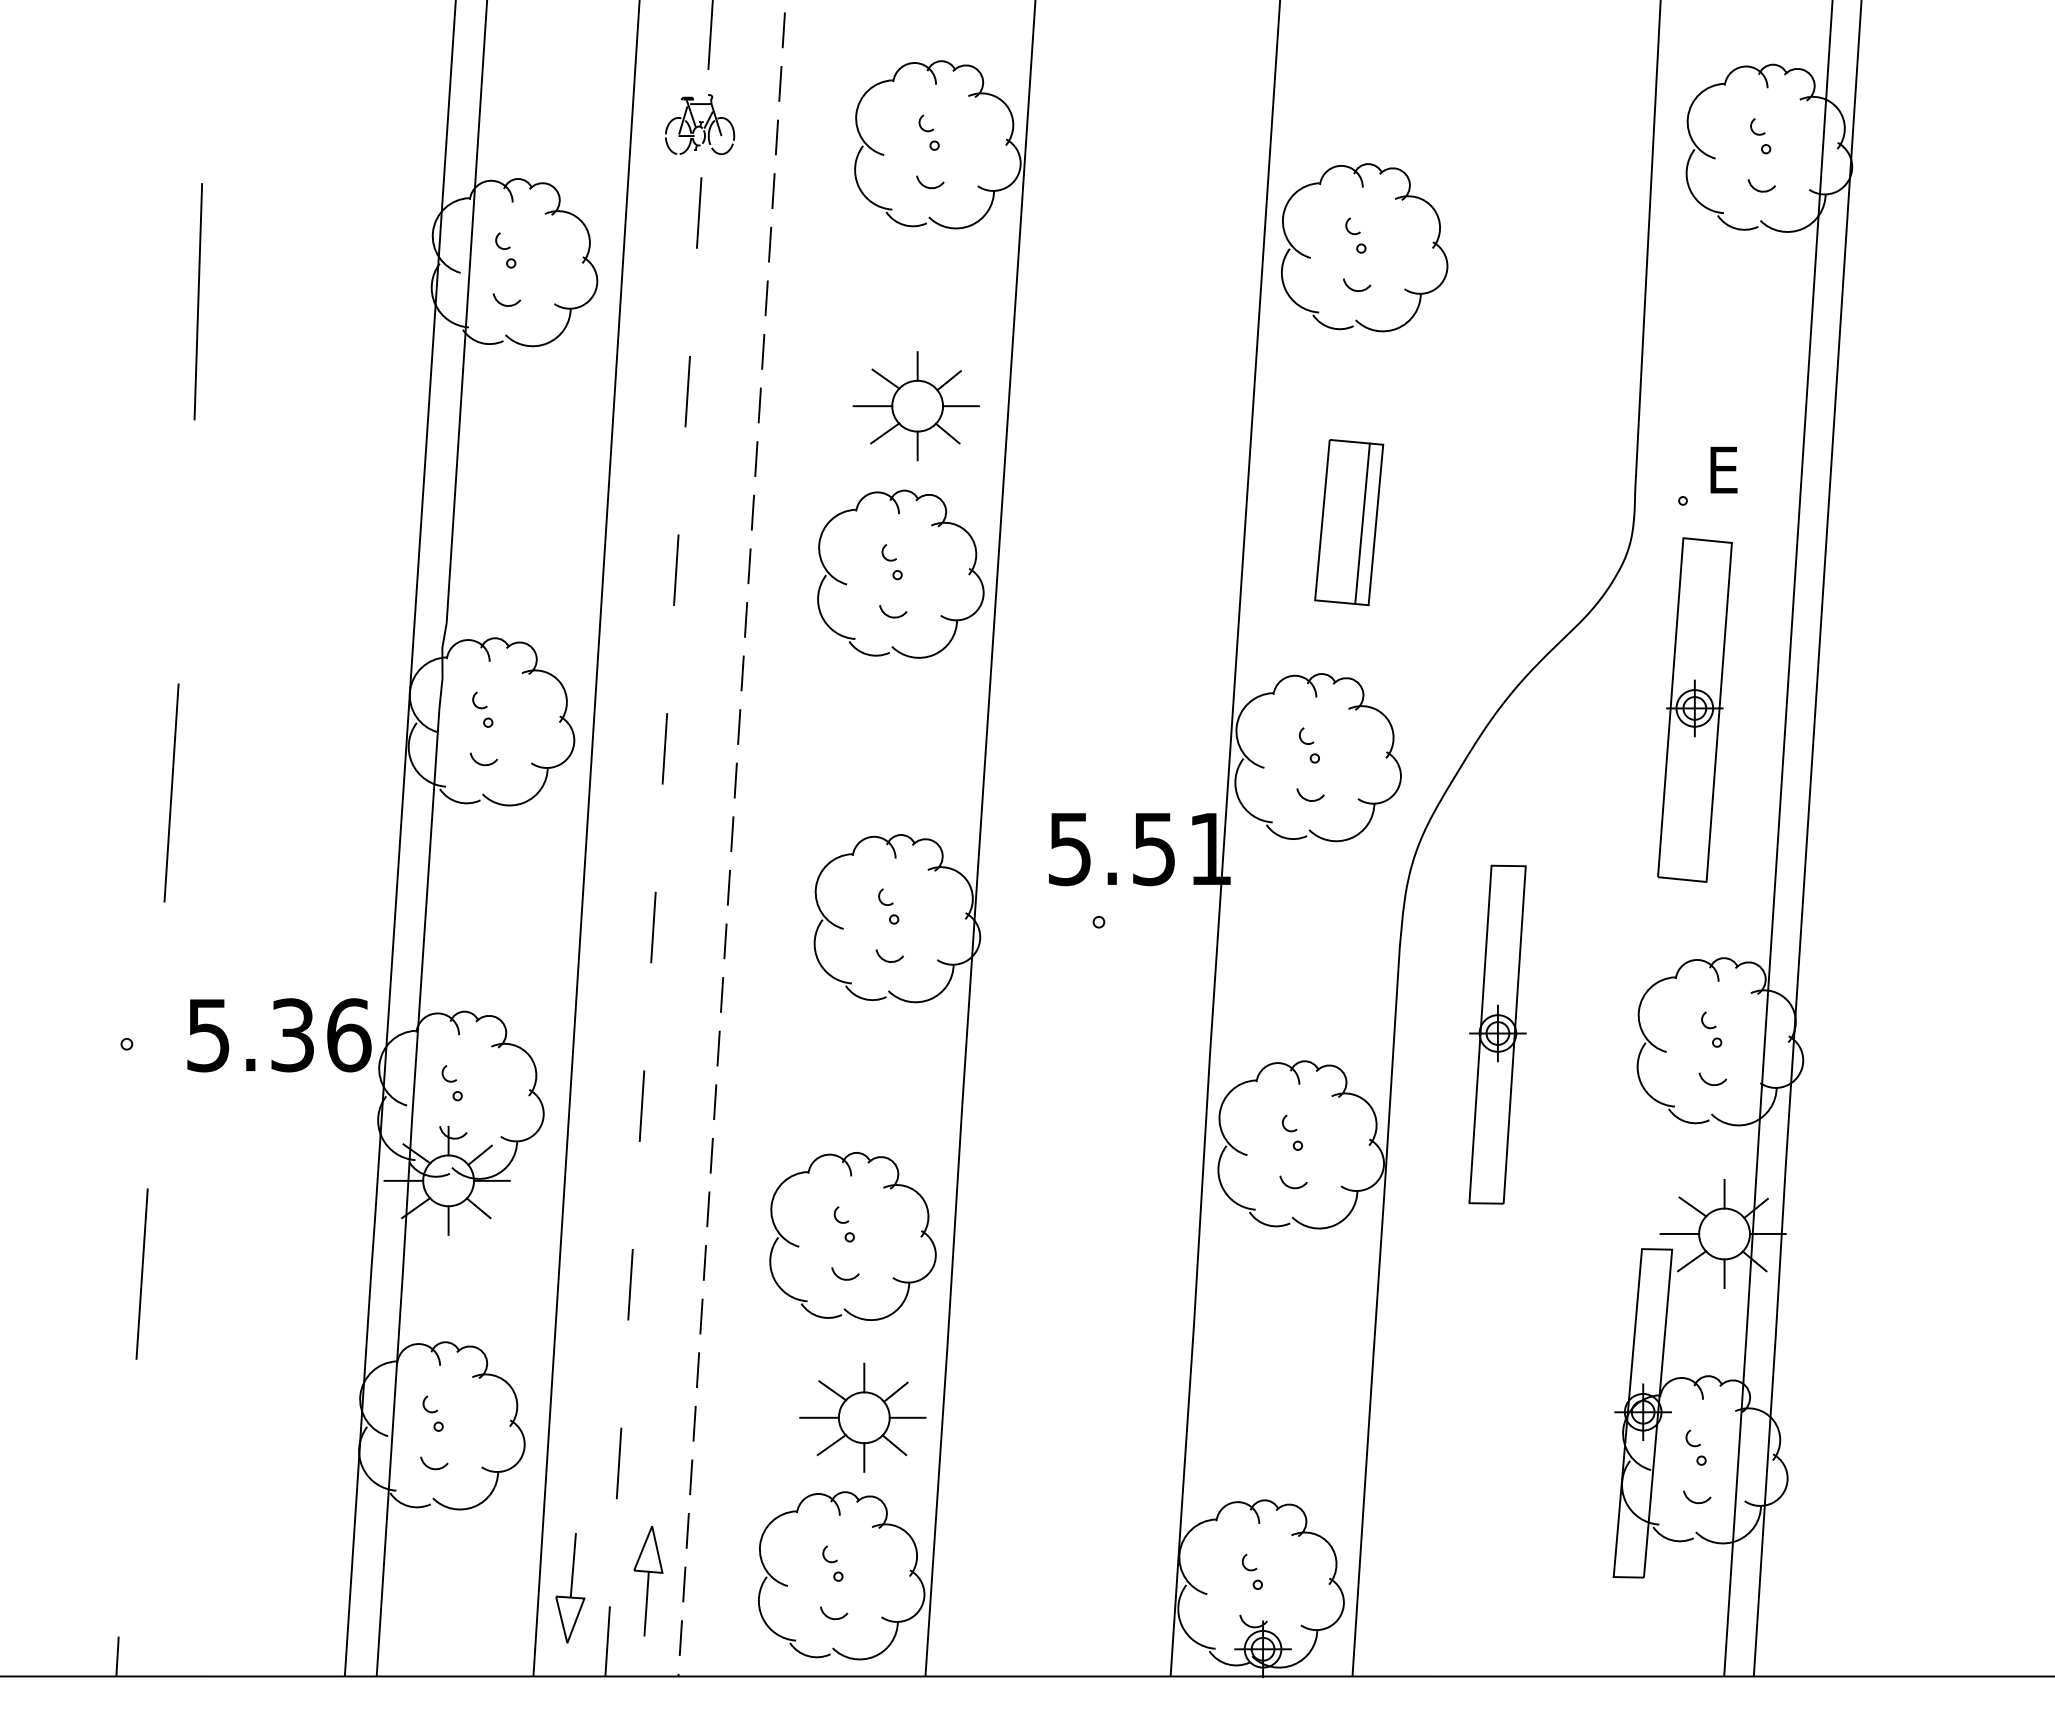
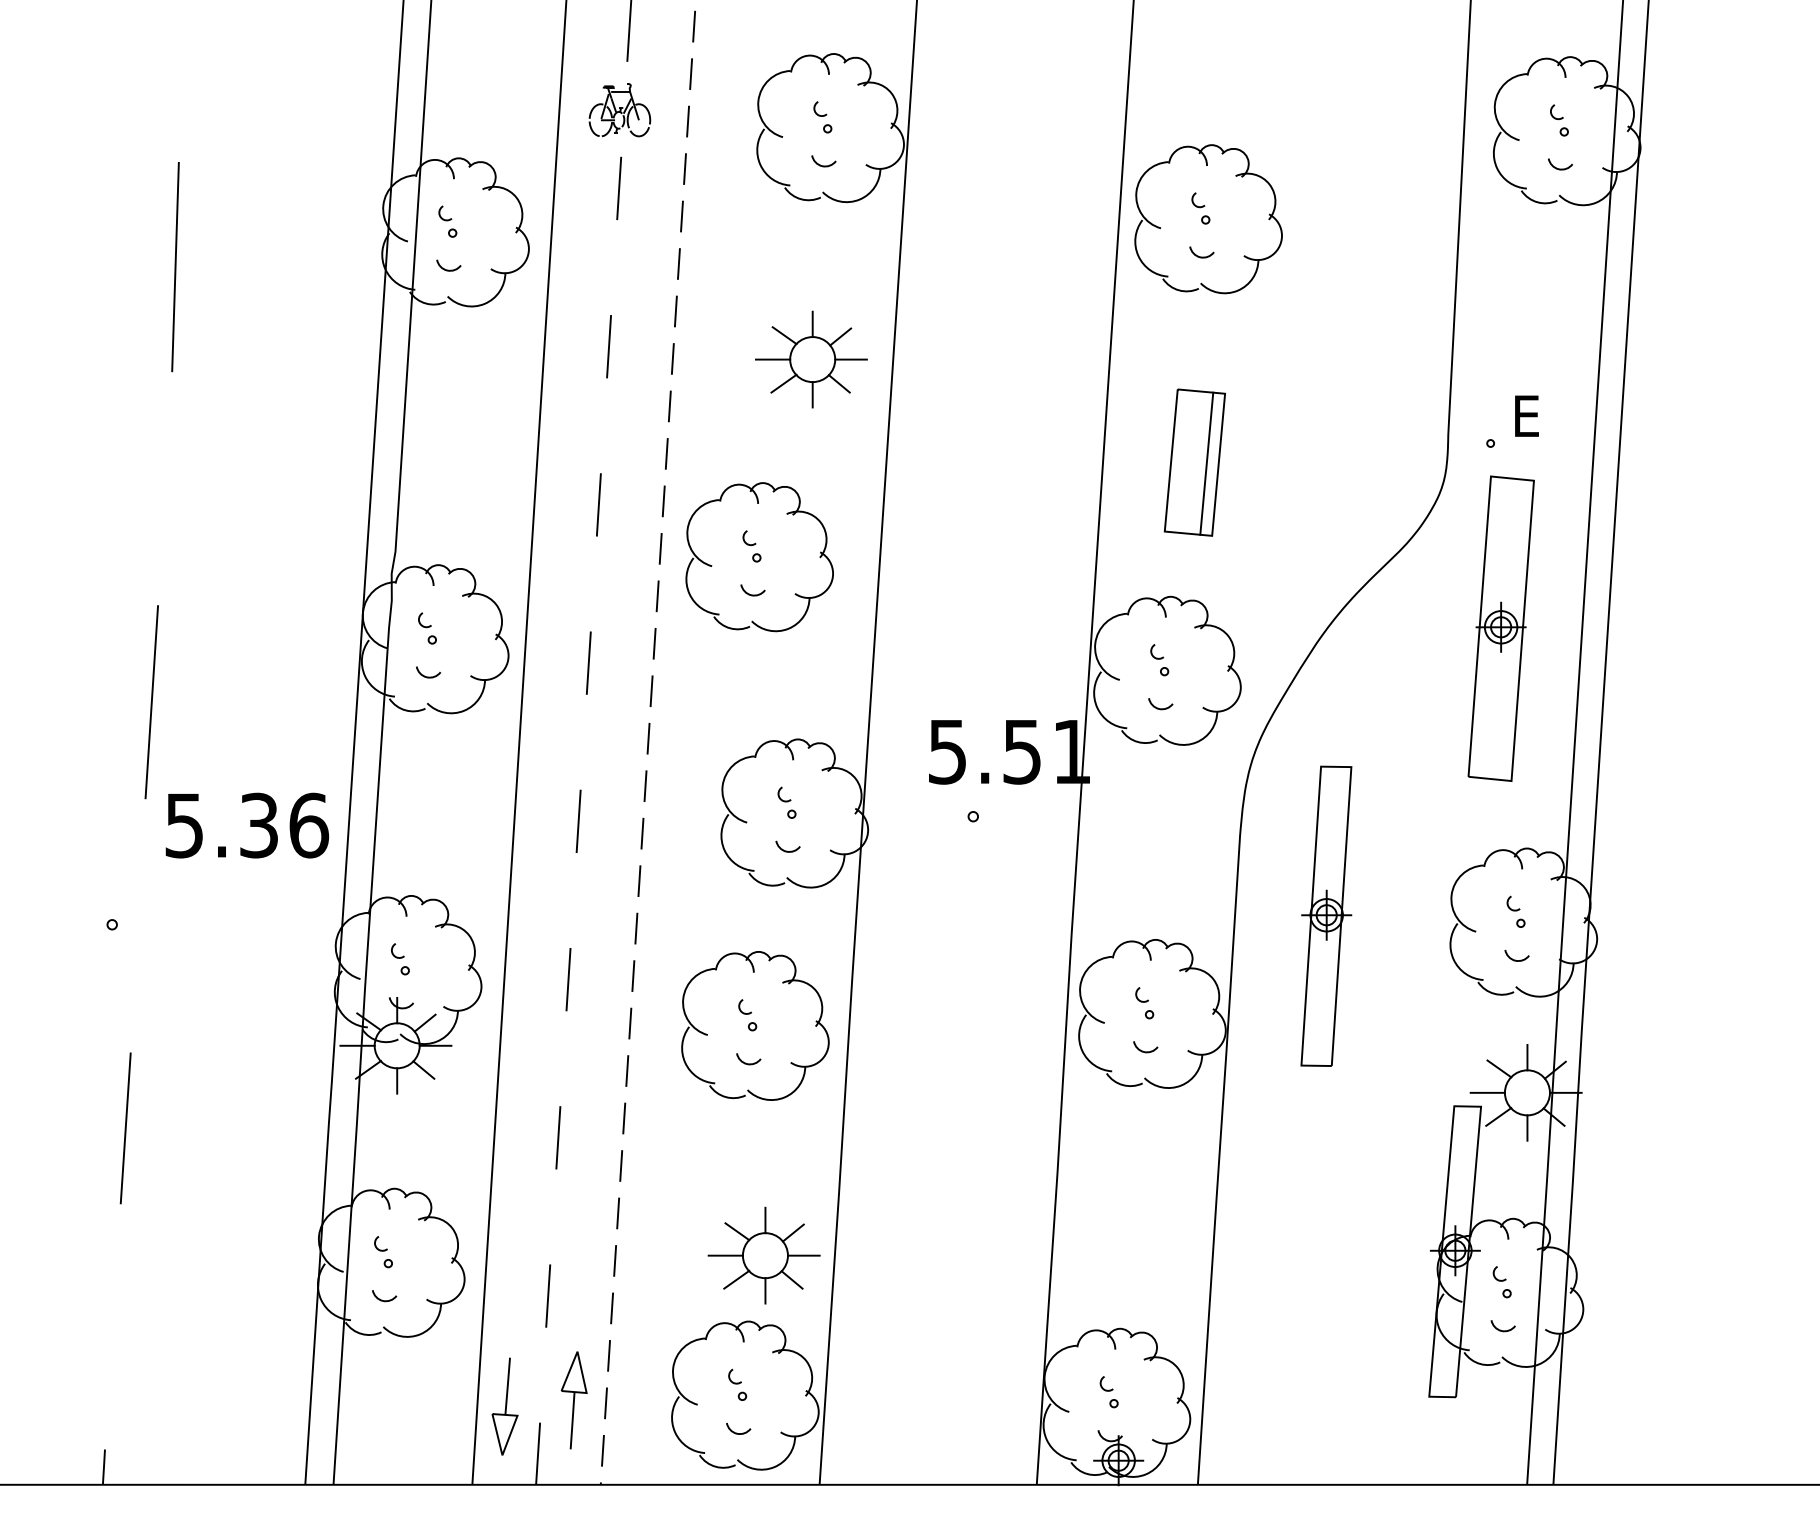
part: (900, 573) -> (759, 556), moved
text: (279, 1035) -> (247, 825), moved
part: (852, 1236) -> (754, 1025), moved

